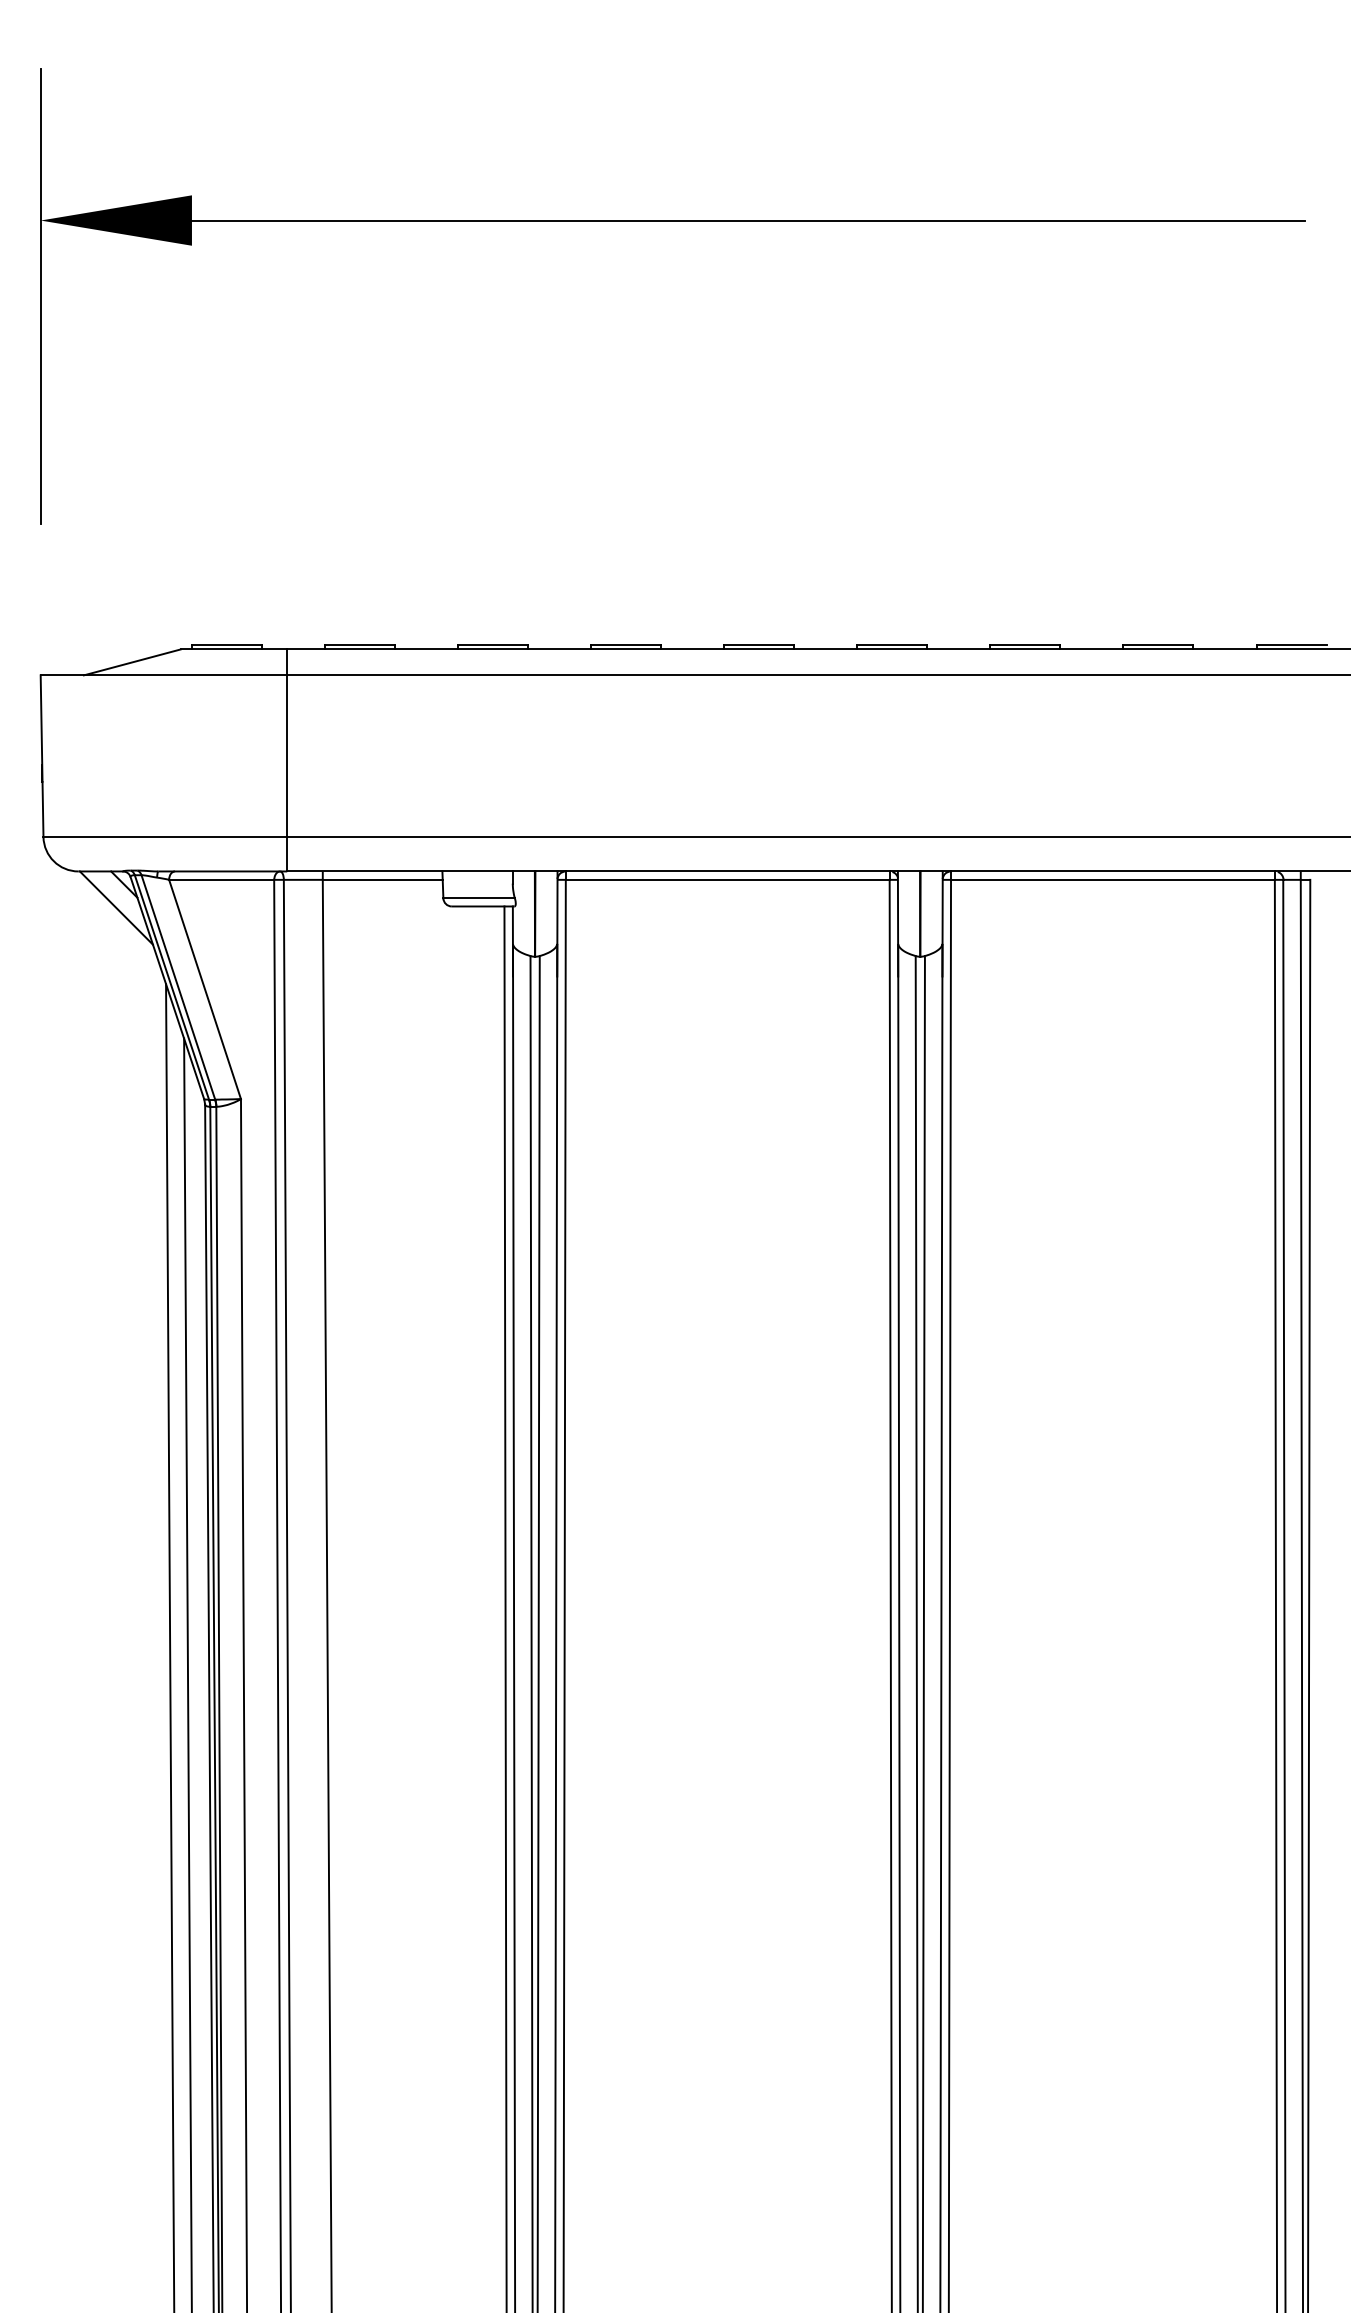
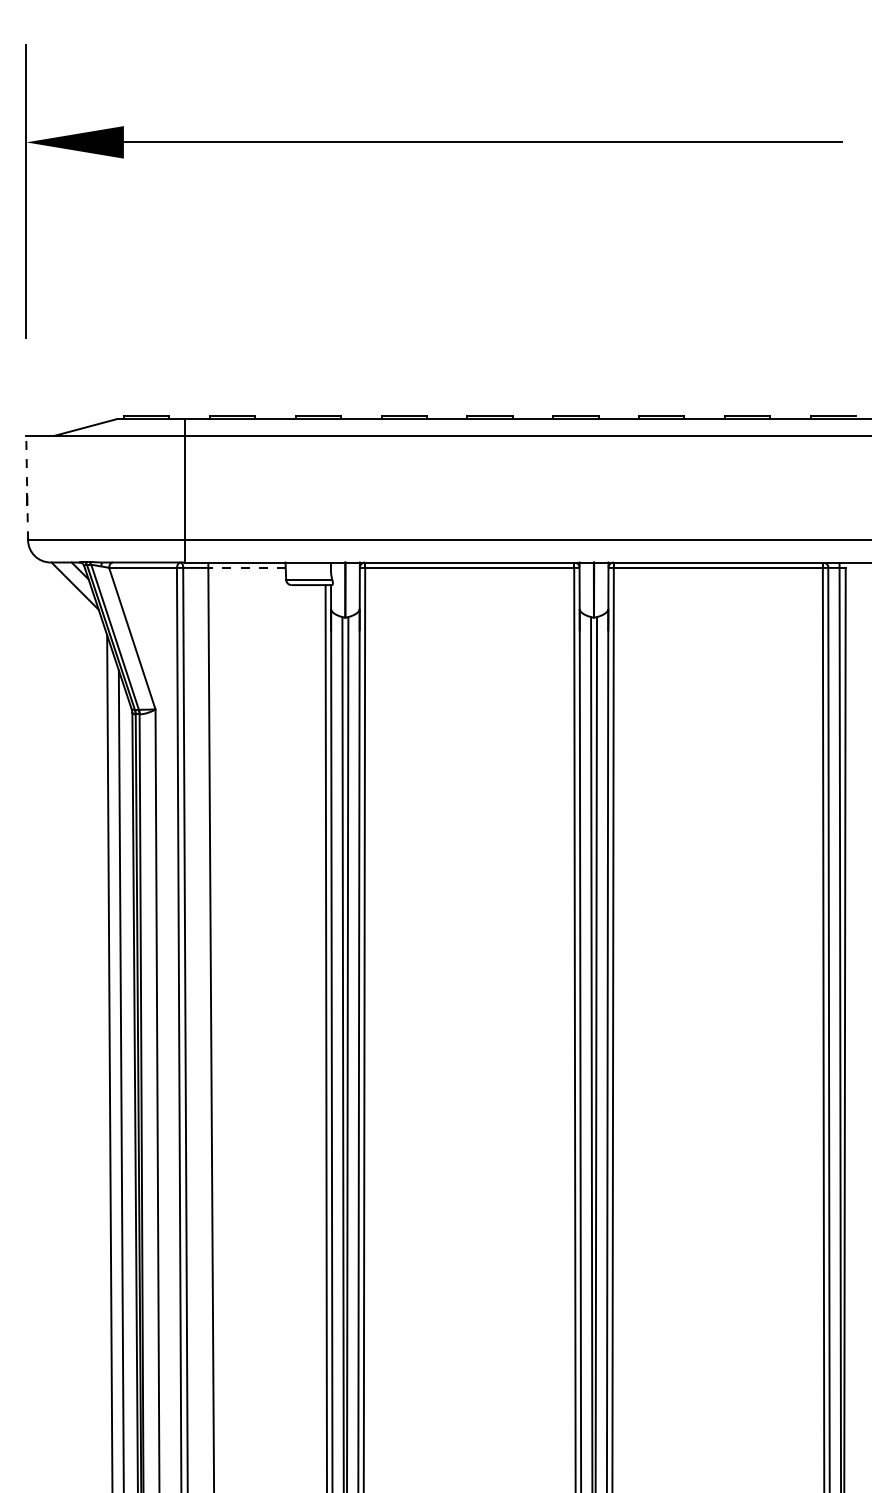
line: (42, 755) -> (27, 487), solid -> dashed
line: (383, 879) -> (247, 567), solid -> dashed

